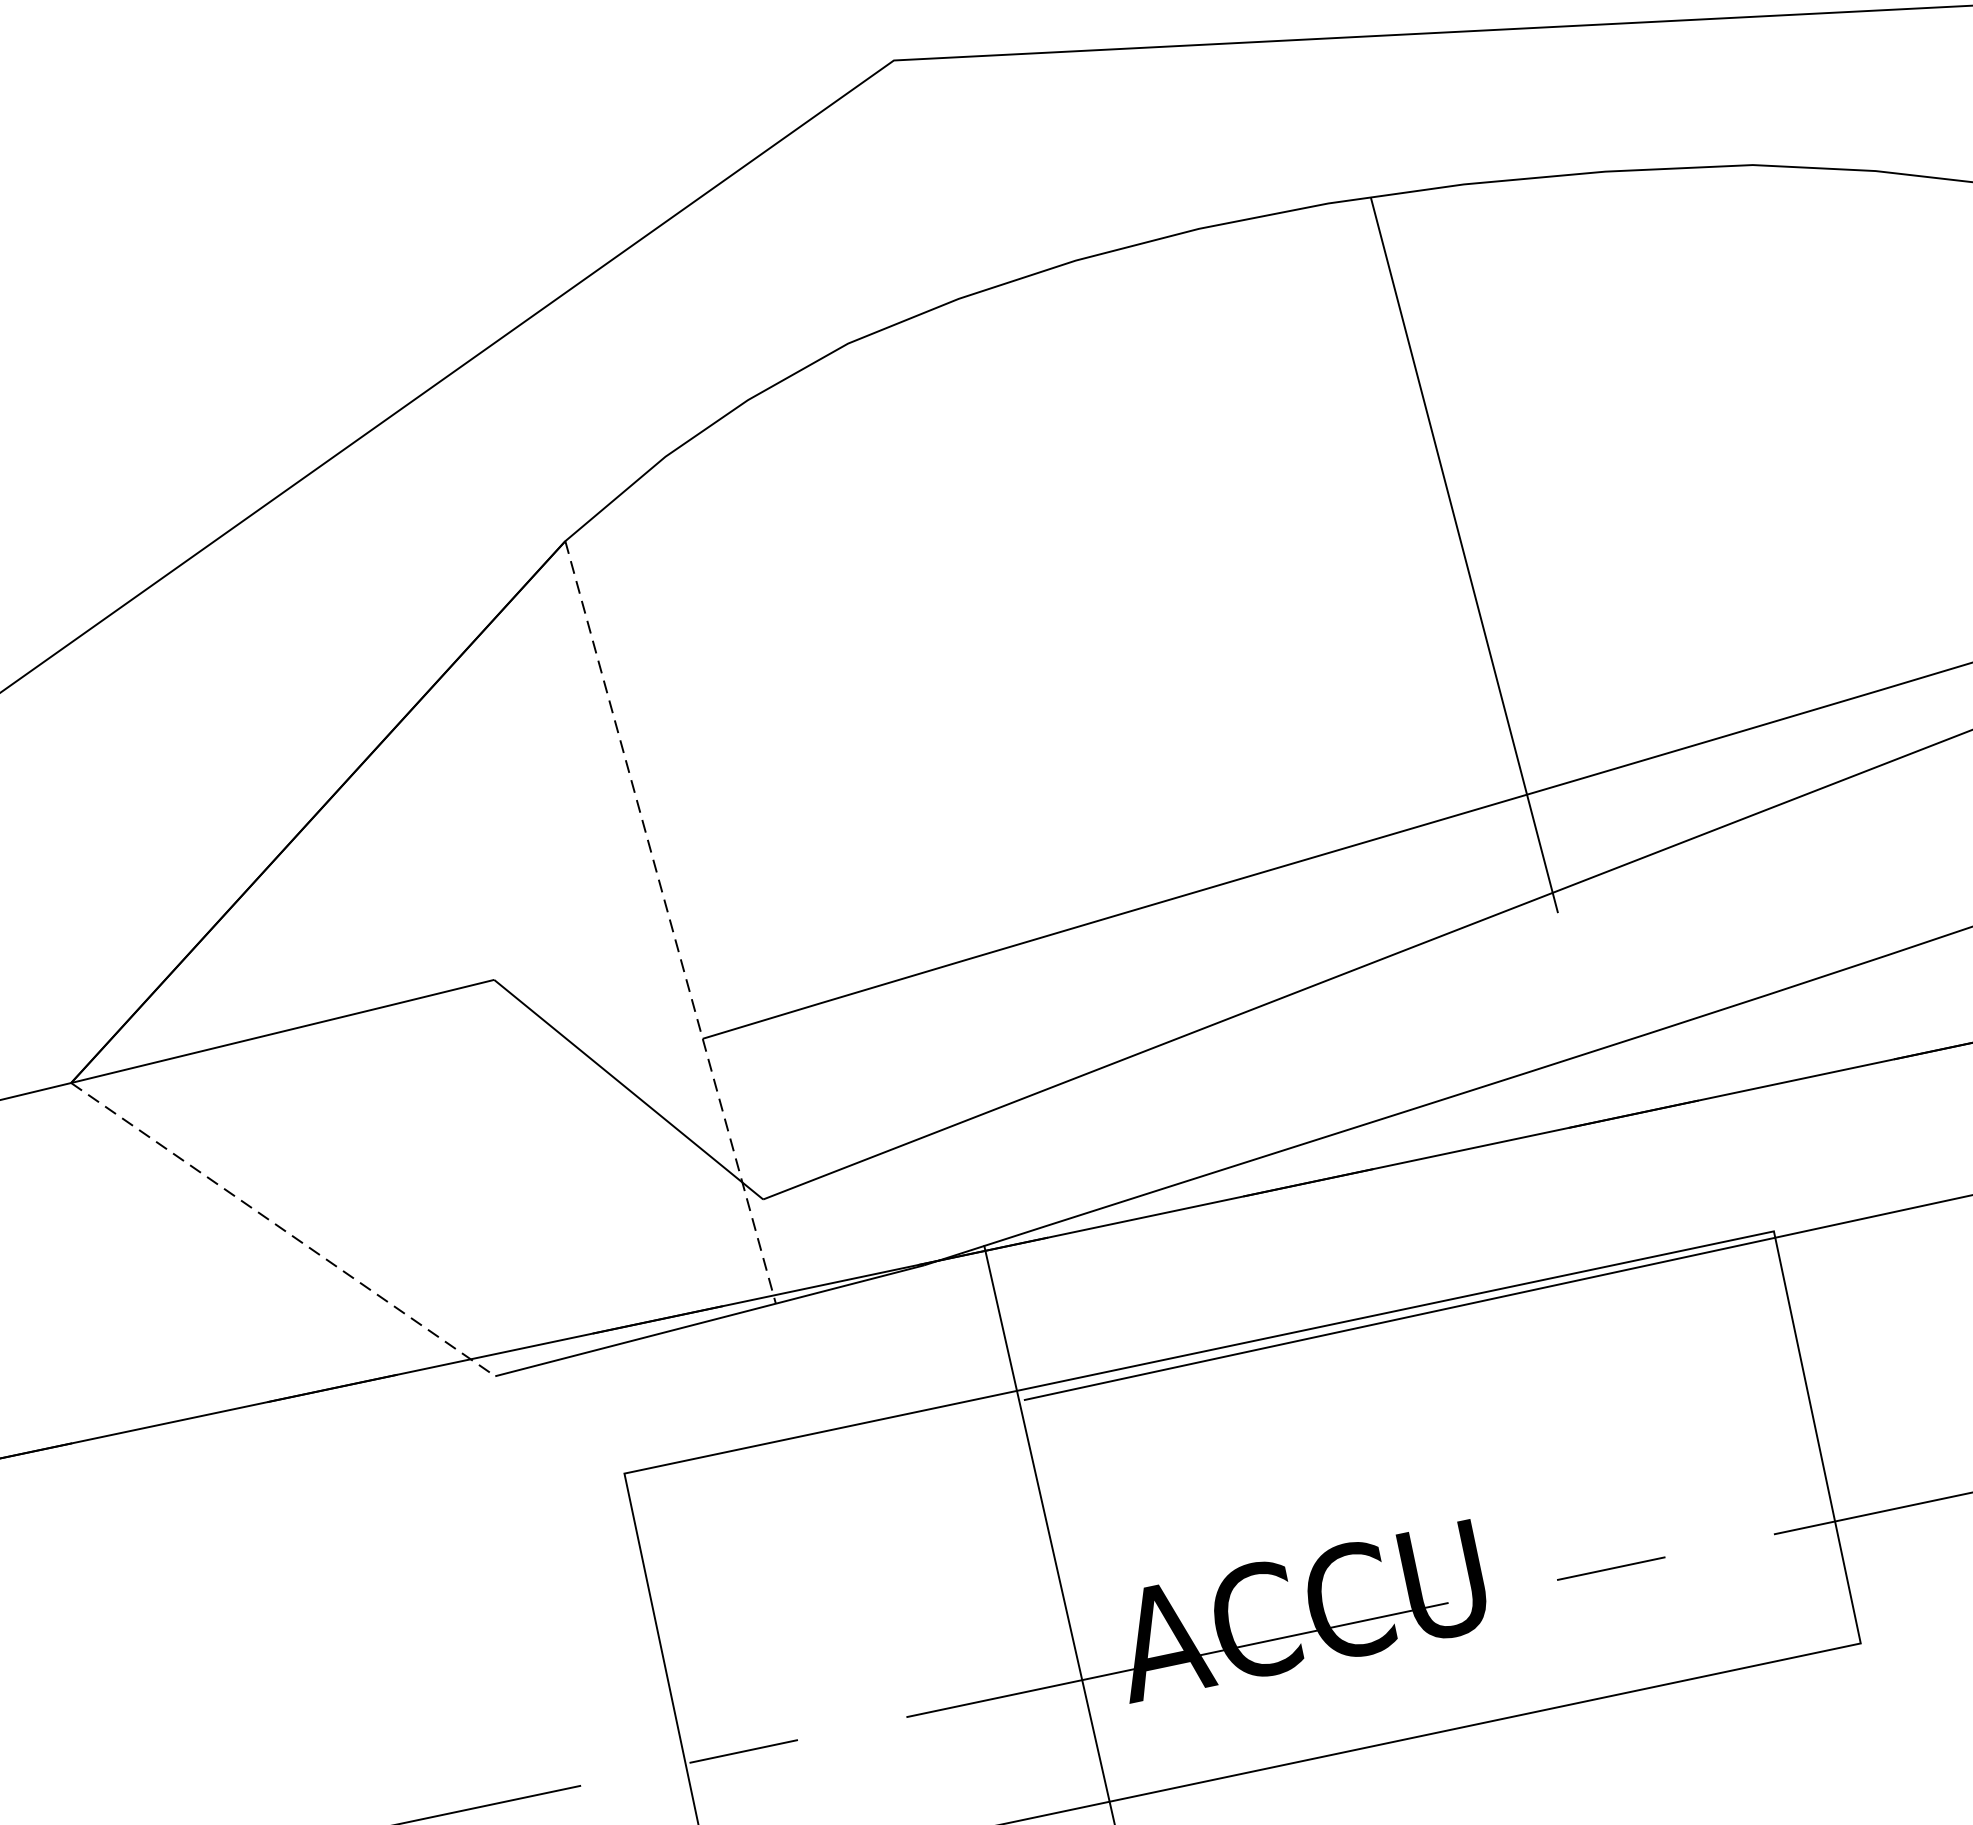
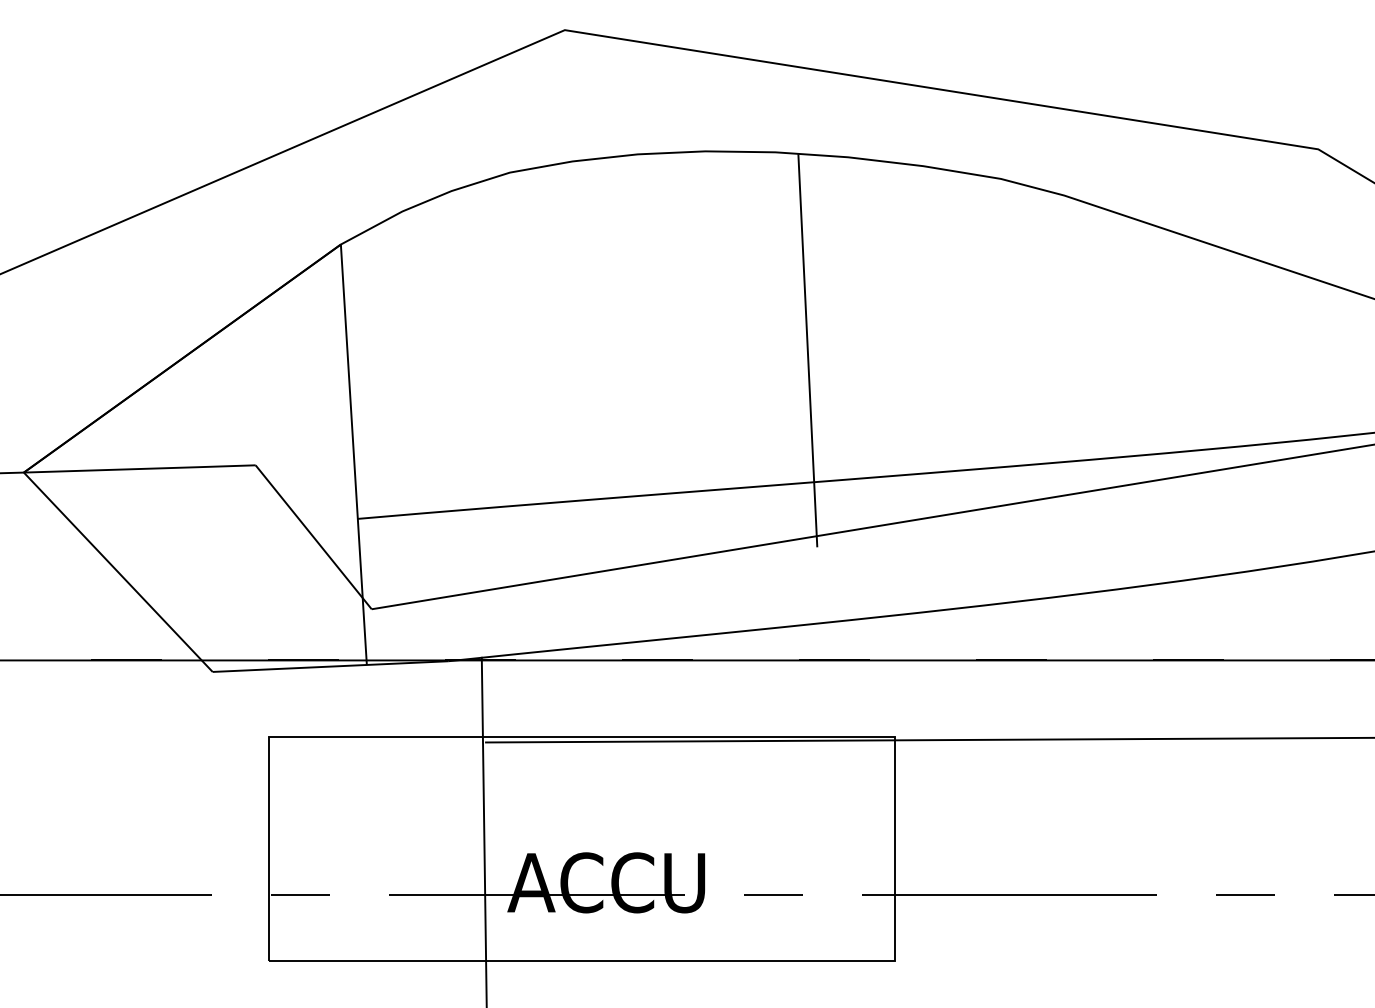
line: (669, 922) -> (353, 454), dashed -> solid
line: (283, 1229) -> (118, 572), dashed -> solid

